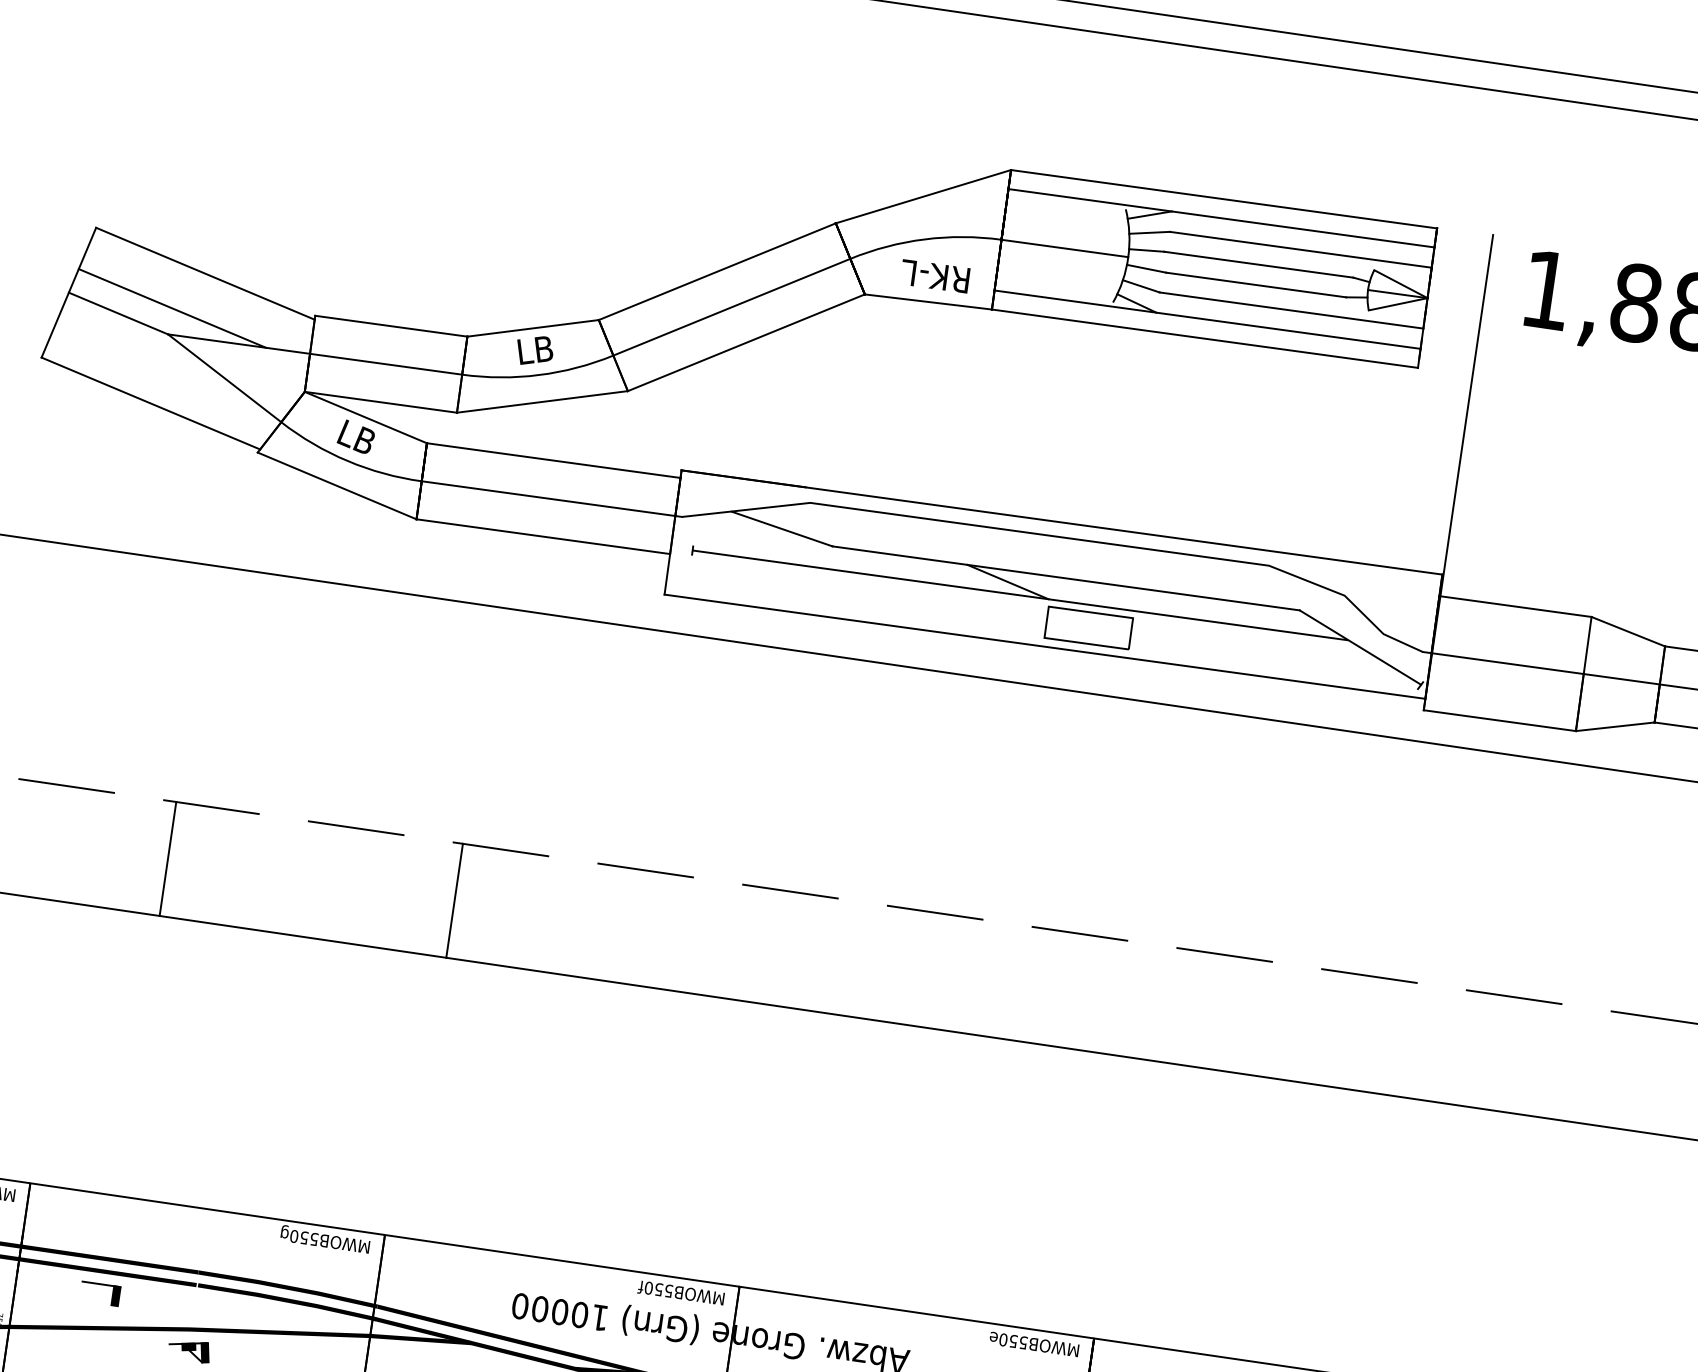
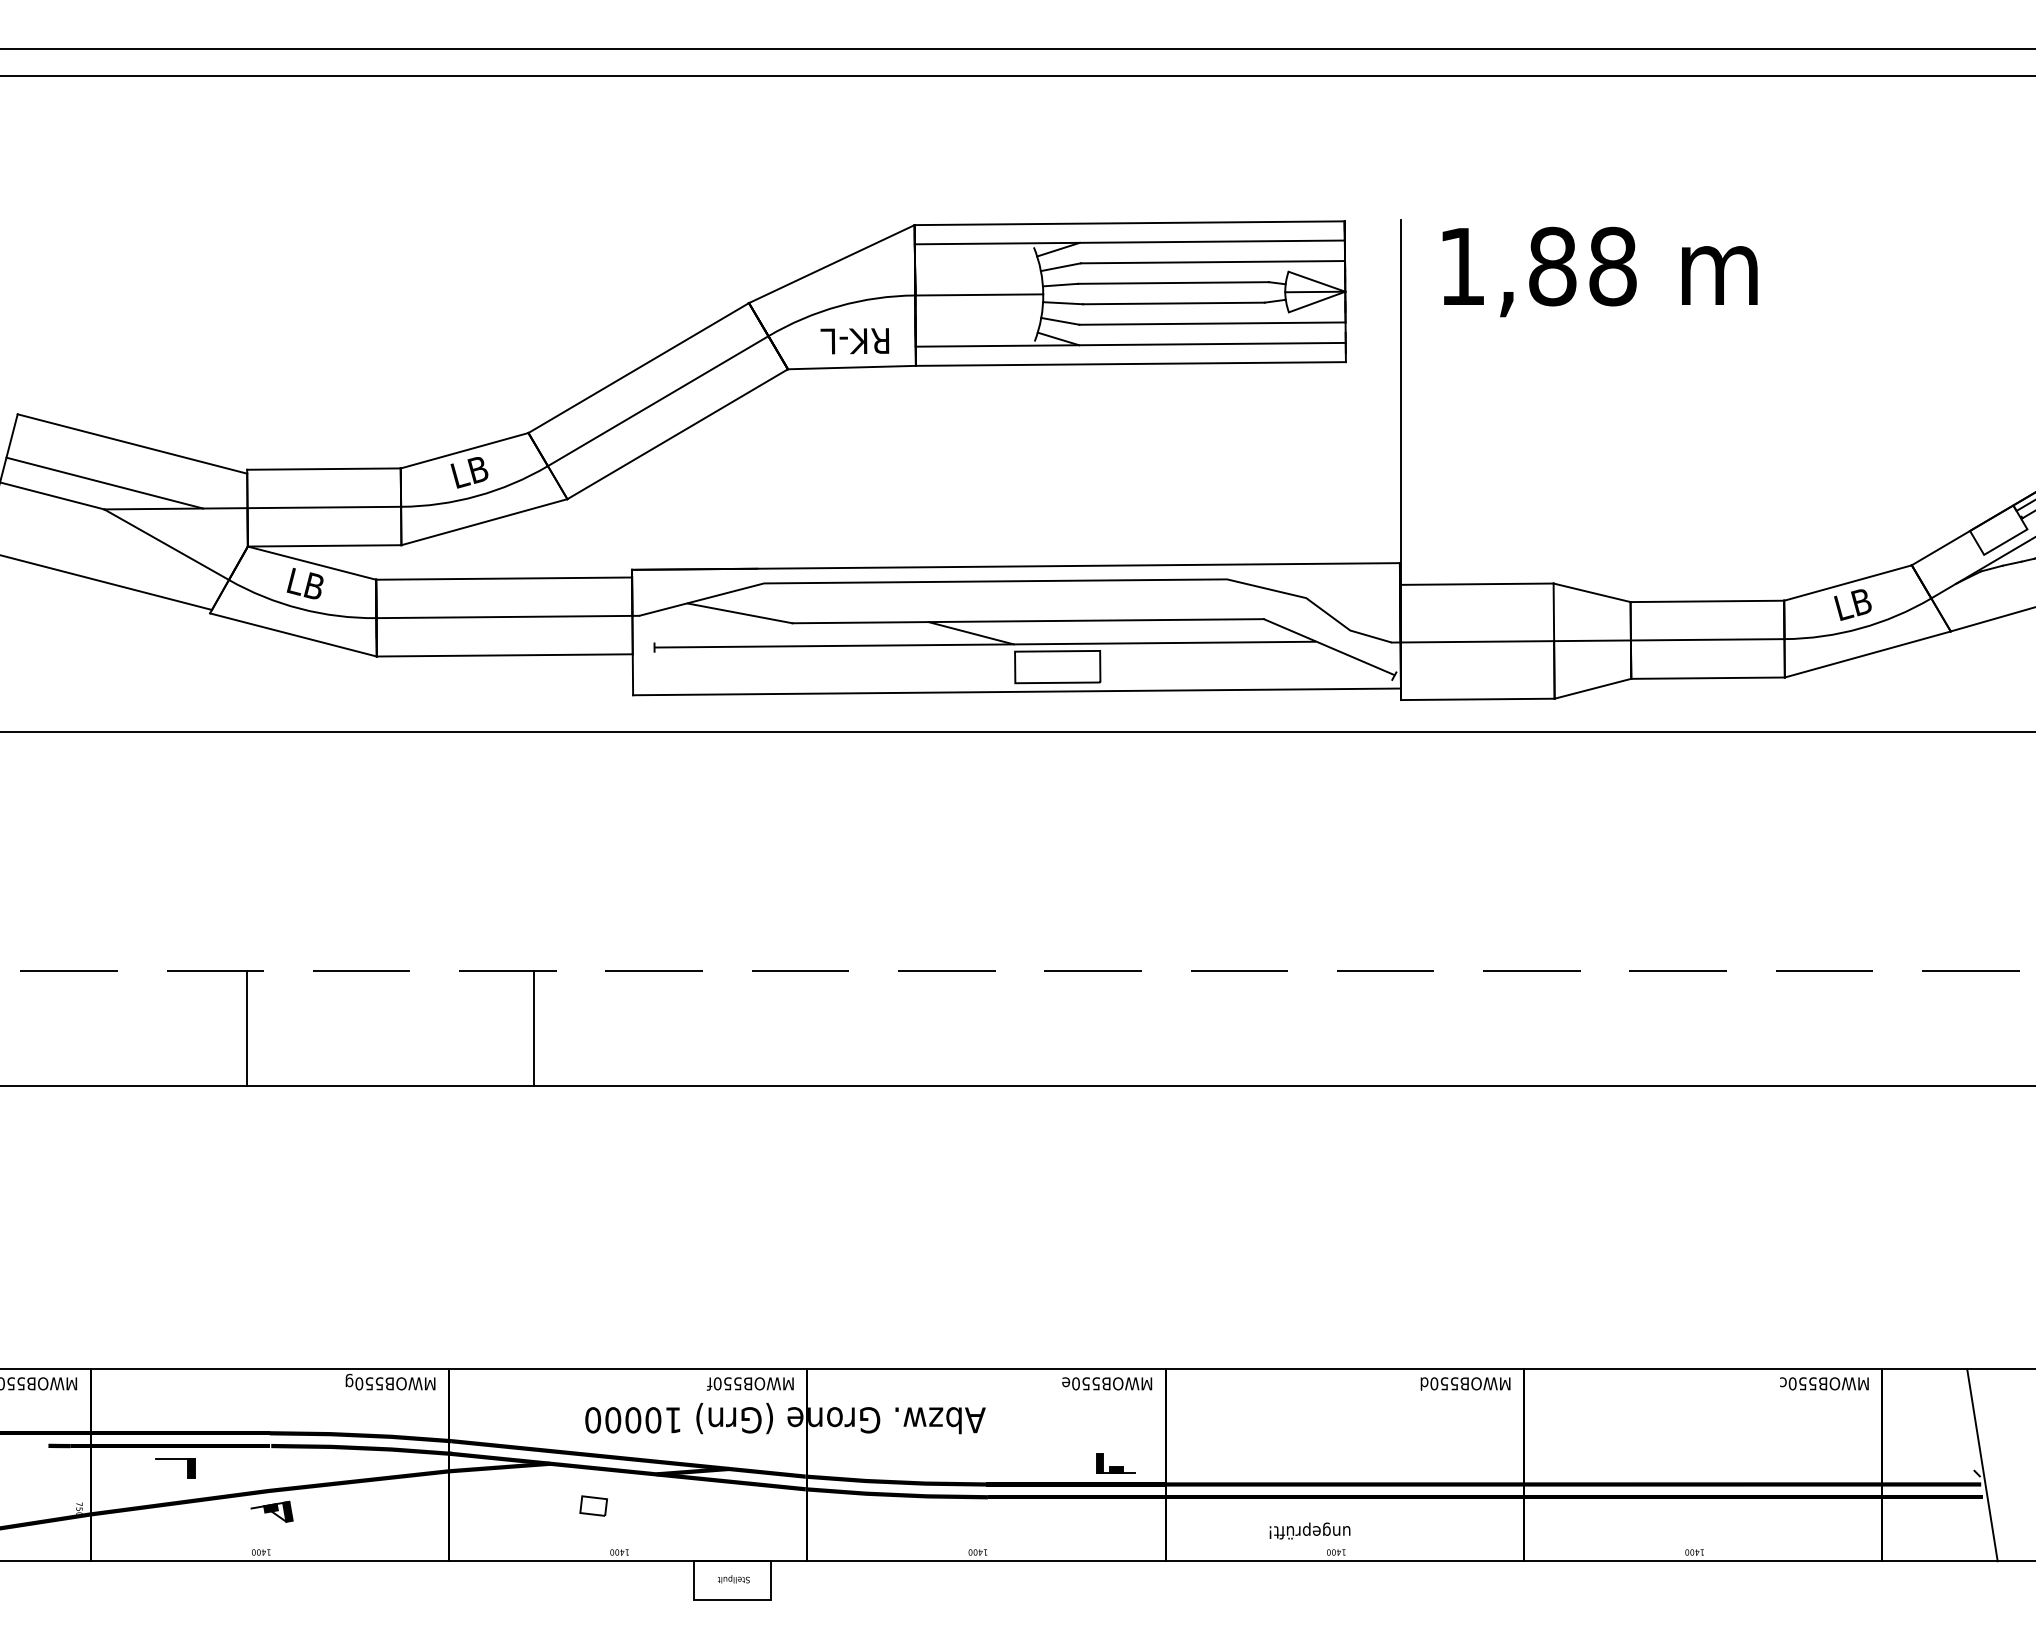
line: (167, 858) -> (246, 1028), moved
line: (454, 900) -> (533, 1028), moved

